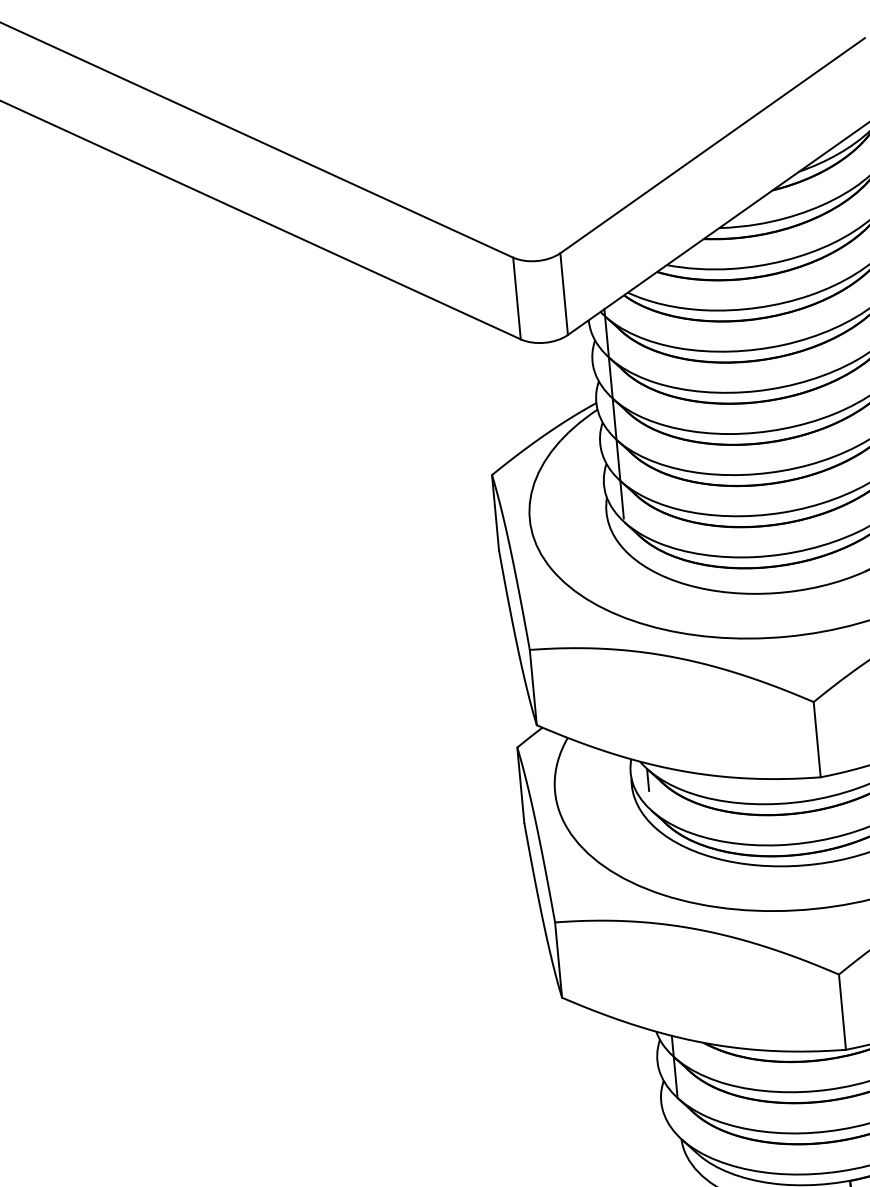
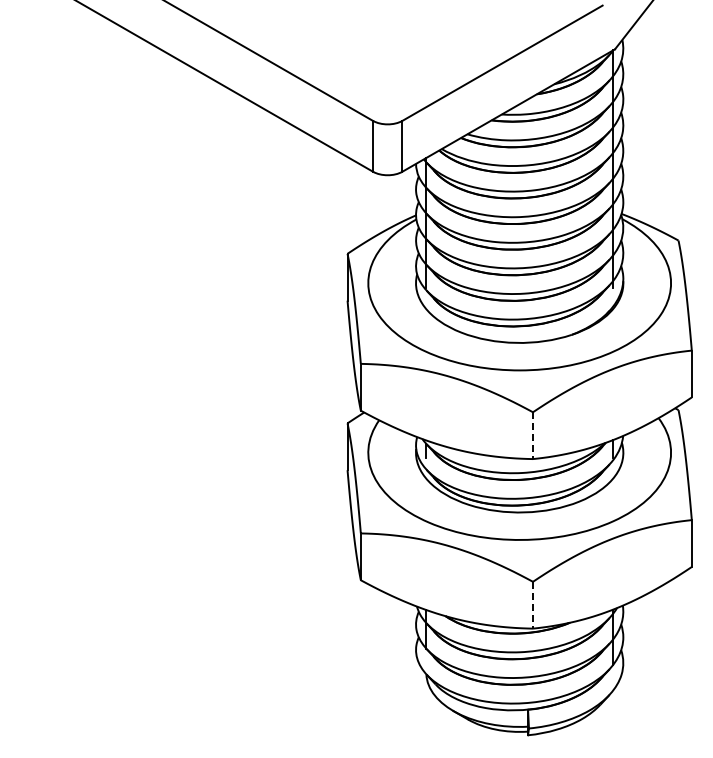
line: (816, 741) -> (532, 436), solid -> dashed
line: (841, 1012) -> (532, 605), solid -> dashed

